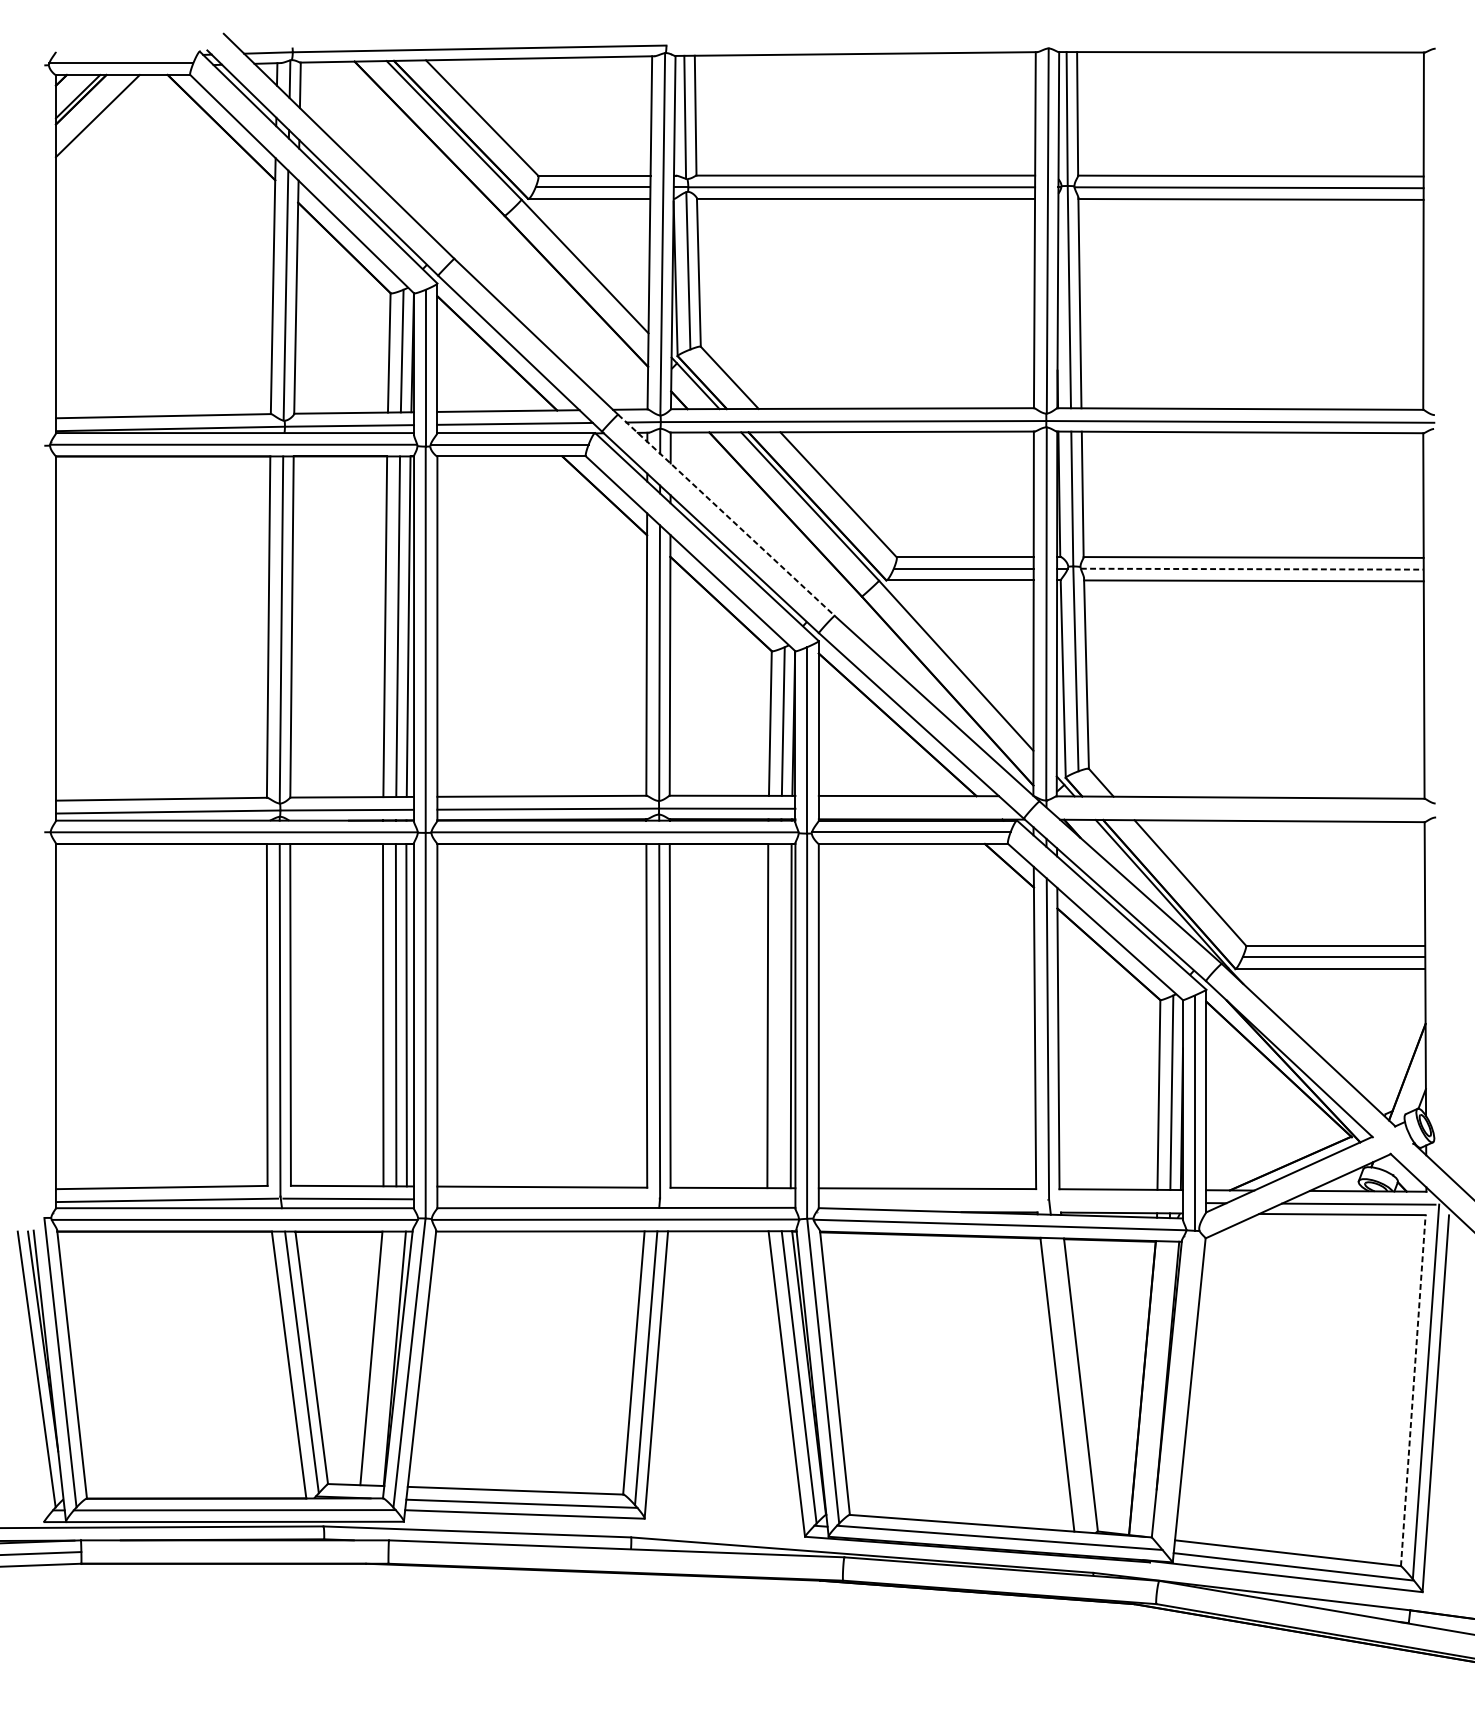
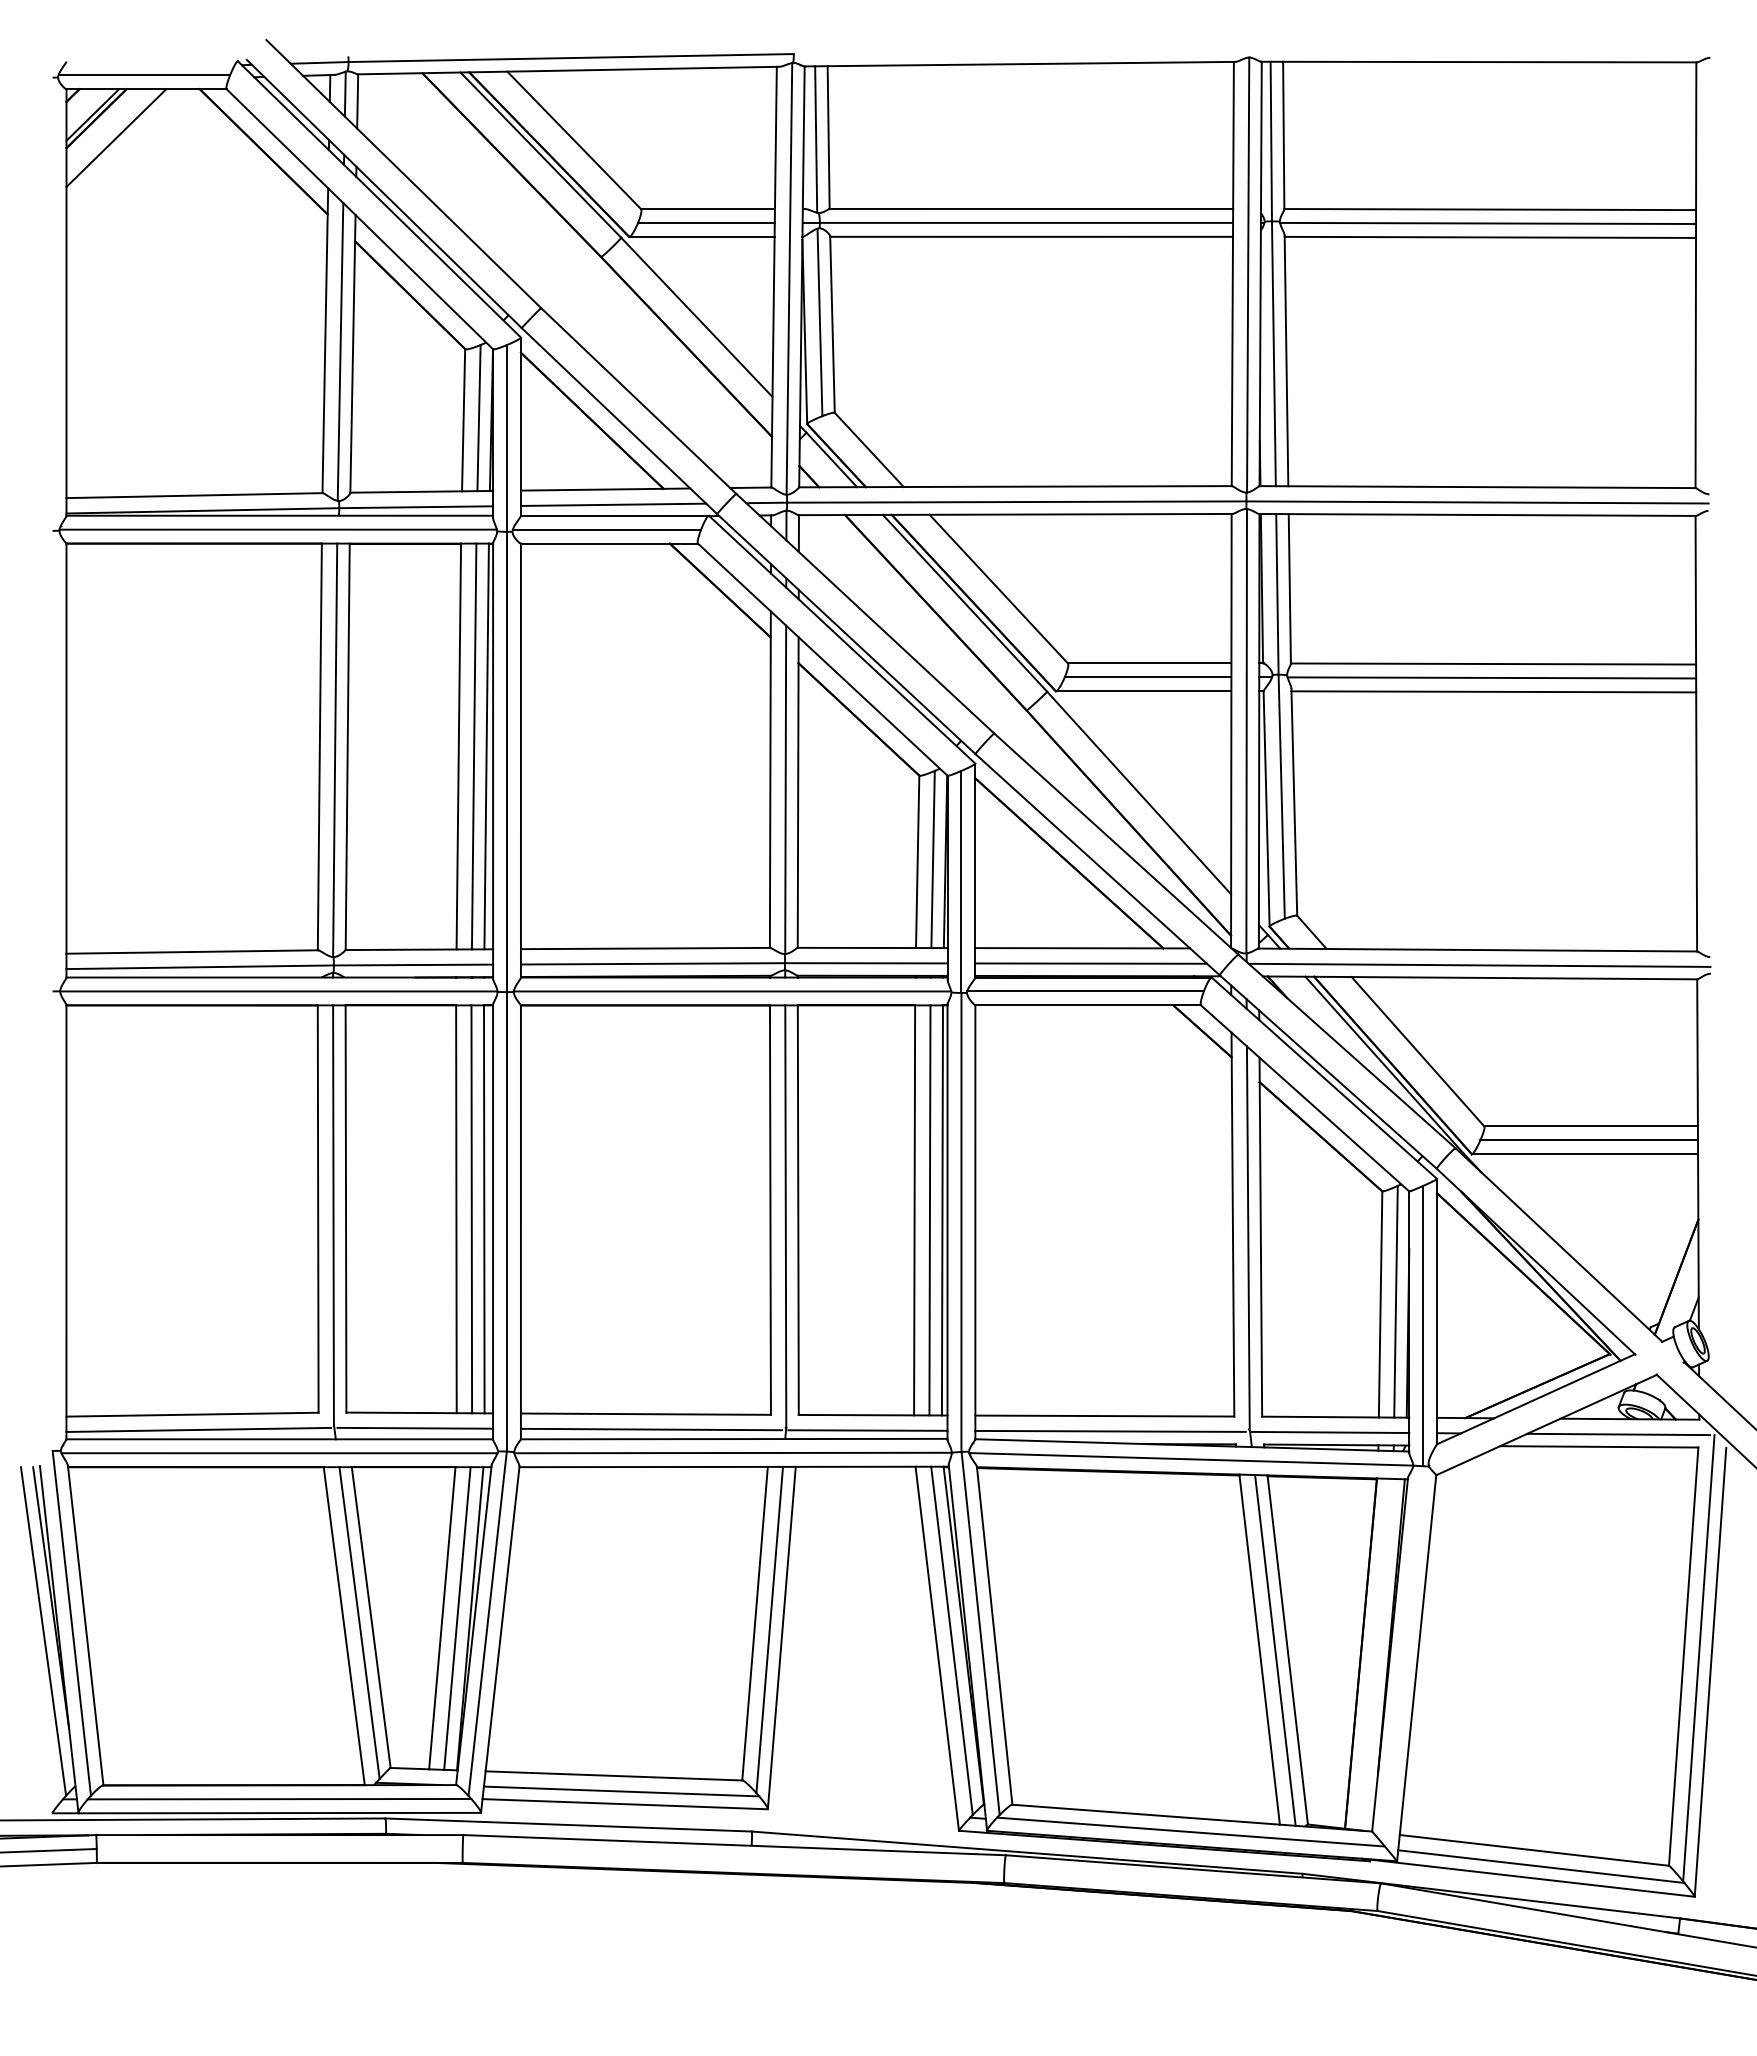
line: (726, 515) -> (865, 614), dashed -> solid
line: (1252, 568) -> (1492, 677), dashed -> solid
line: (916, 808) -> (1091, 963), added
line: (1241, 809) -> (1479, 964), added
line: (780, 1016) -> (929, 1210), added
line: (546, 1199) -> (651, 1429), added
line: (728, 1200) -> (867, 1430), added
line: (932, 1200) -> (1110, 1430), added
line: (1116, 1202) -> (1330, 1432), added
line: (384, 1358) -> (457, 1618), added
line: (1070, 1385) -> (1275, 1650), added
line: (1413, 1390) -> (1683, 1656), dashed -> solid

